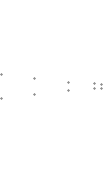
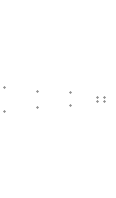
part: (67, 86) -> (70, 99), size x1.6

